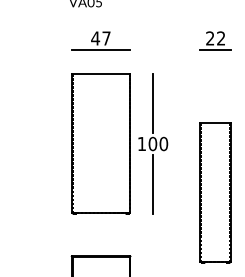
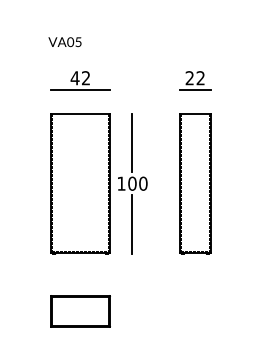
text: (106, 38) -> (86, 78), 47 -> 42
part: (215, 192) -> (195, 183), moved

